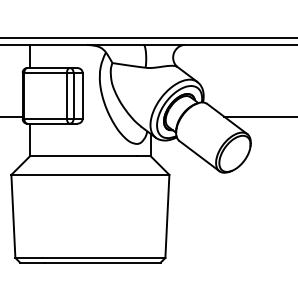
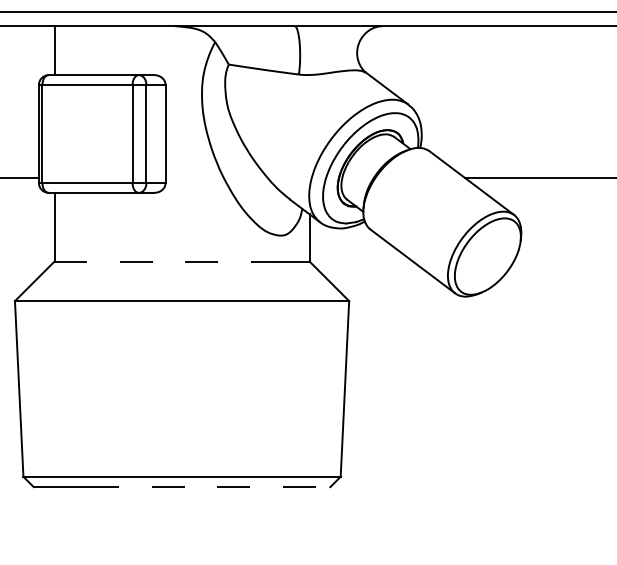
line: (83, 156) -> (167, 262), solid -> dashed
line: (102, 262) -> (207, 486), solid -> dashed

